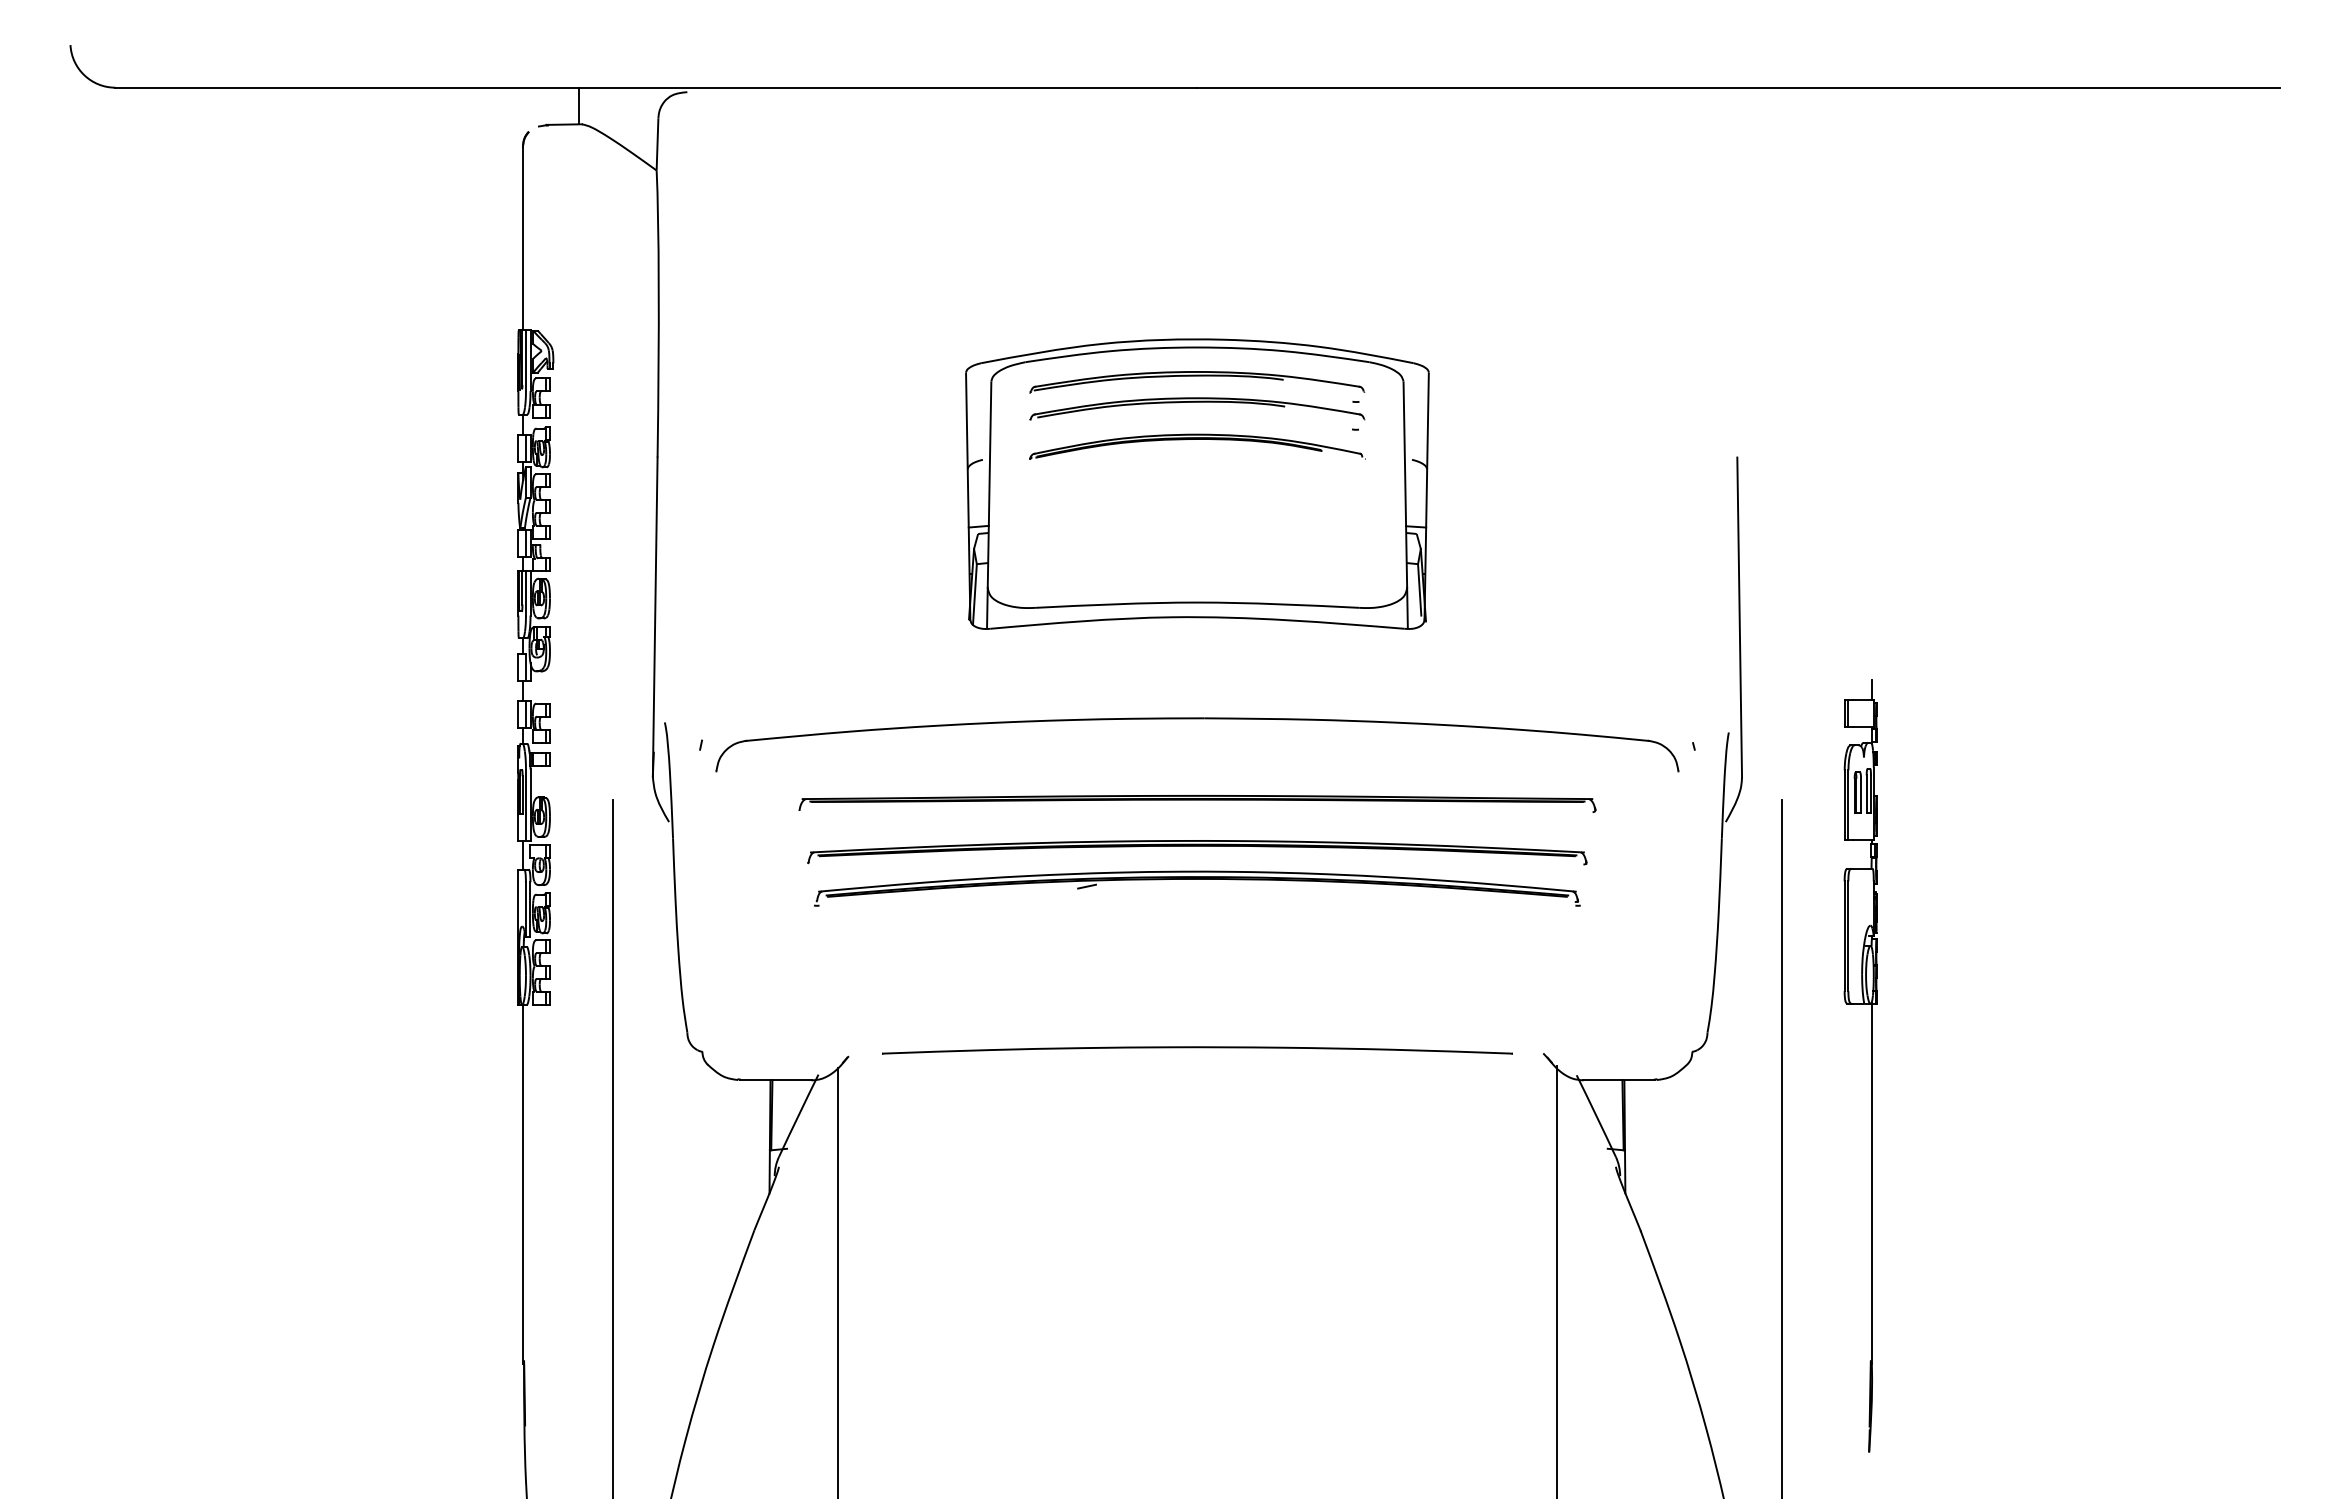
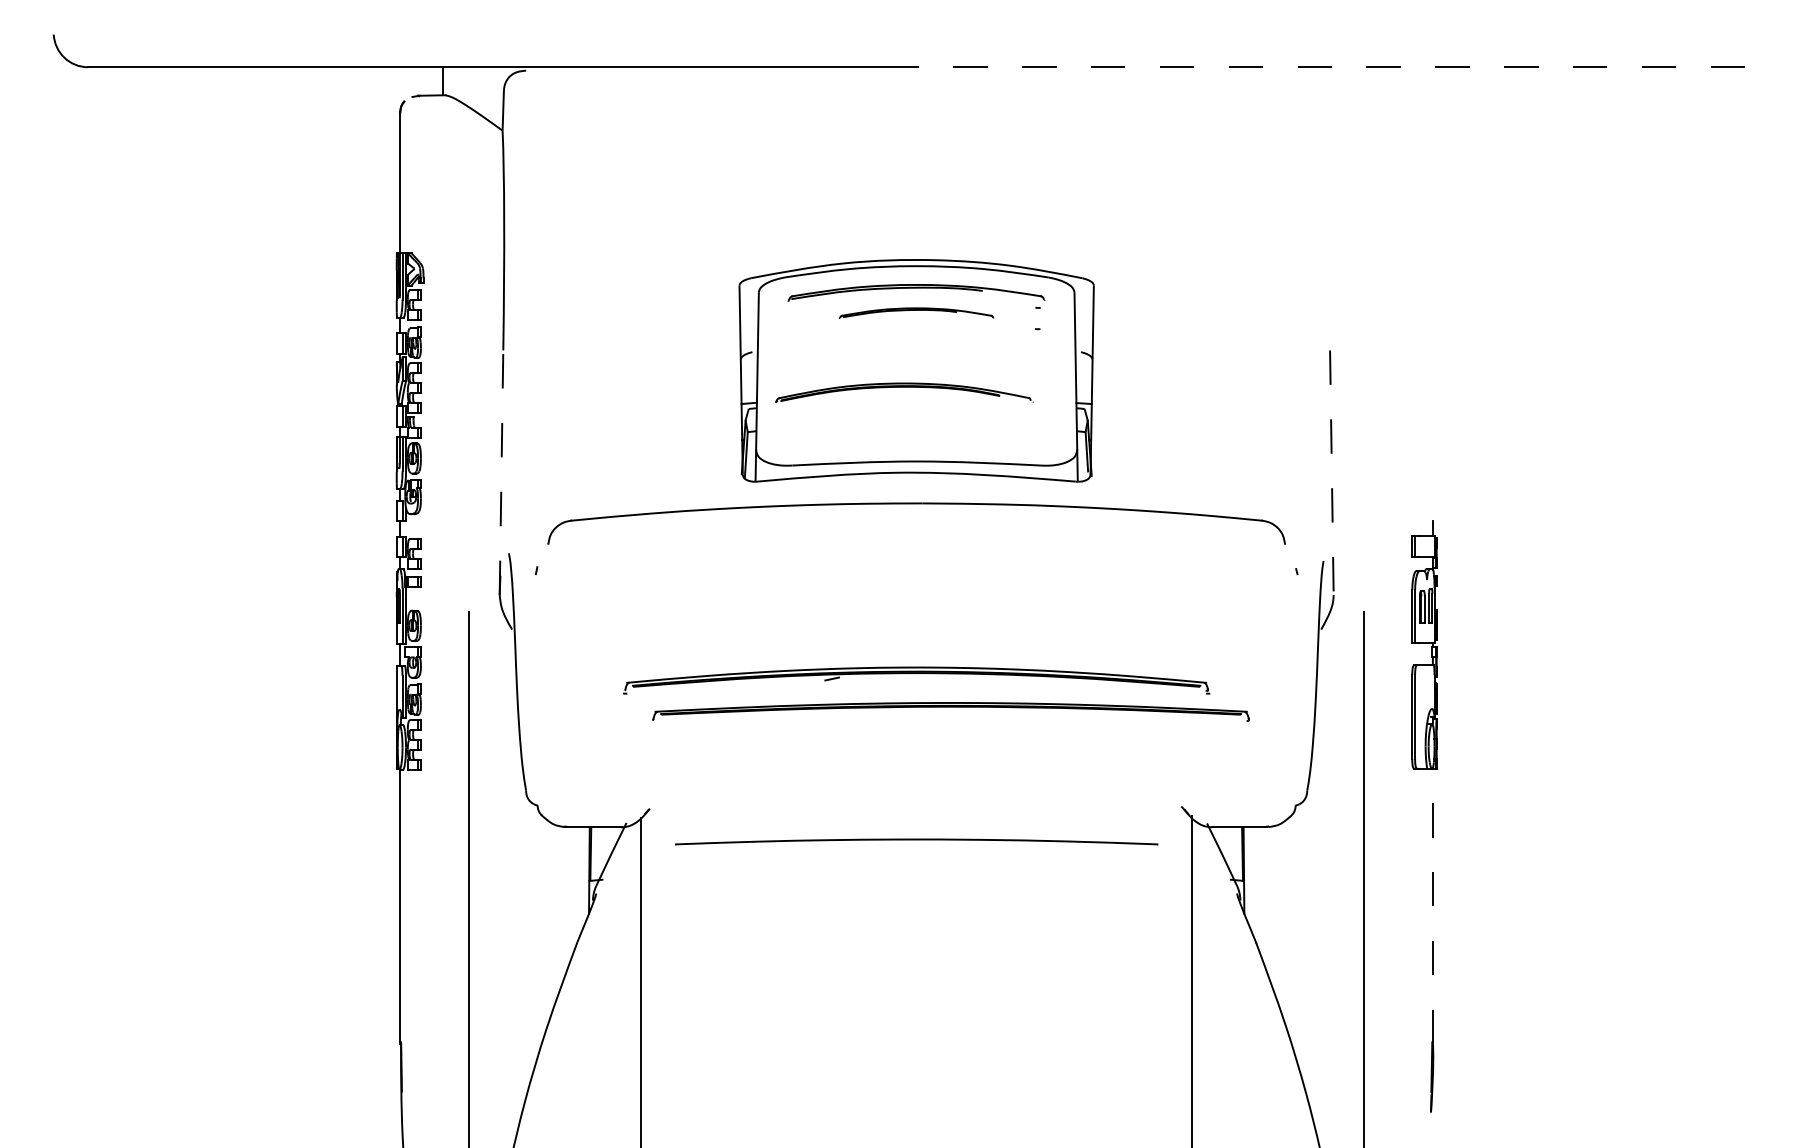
line: (1737, 87) -> (1330, 67), solid -> dashed
part: (1197, 408) -> (916, 312), size x0.6
part: (1197, 439) -> (904, 387), moved
line: (655, 617) -> (501, 472), solid -> dashed
line: (1739, 617) -> (1331, 472), solid -> dashed
part: (1197, 719) -> (916, 504), moved
part: (1197, 803) -> (916, 615), removed
part: (1197, 852) -> (951, 711), moved
part: (1197, 1050) -> (916, 841), moved
line: (1872, 1183) -> (1433, 906), solid -> dashed

